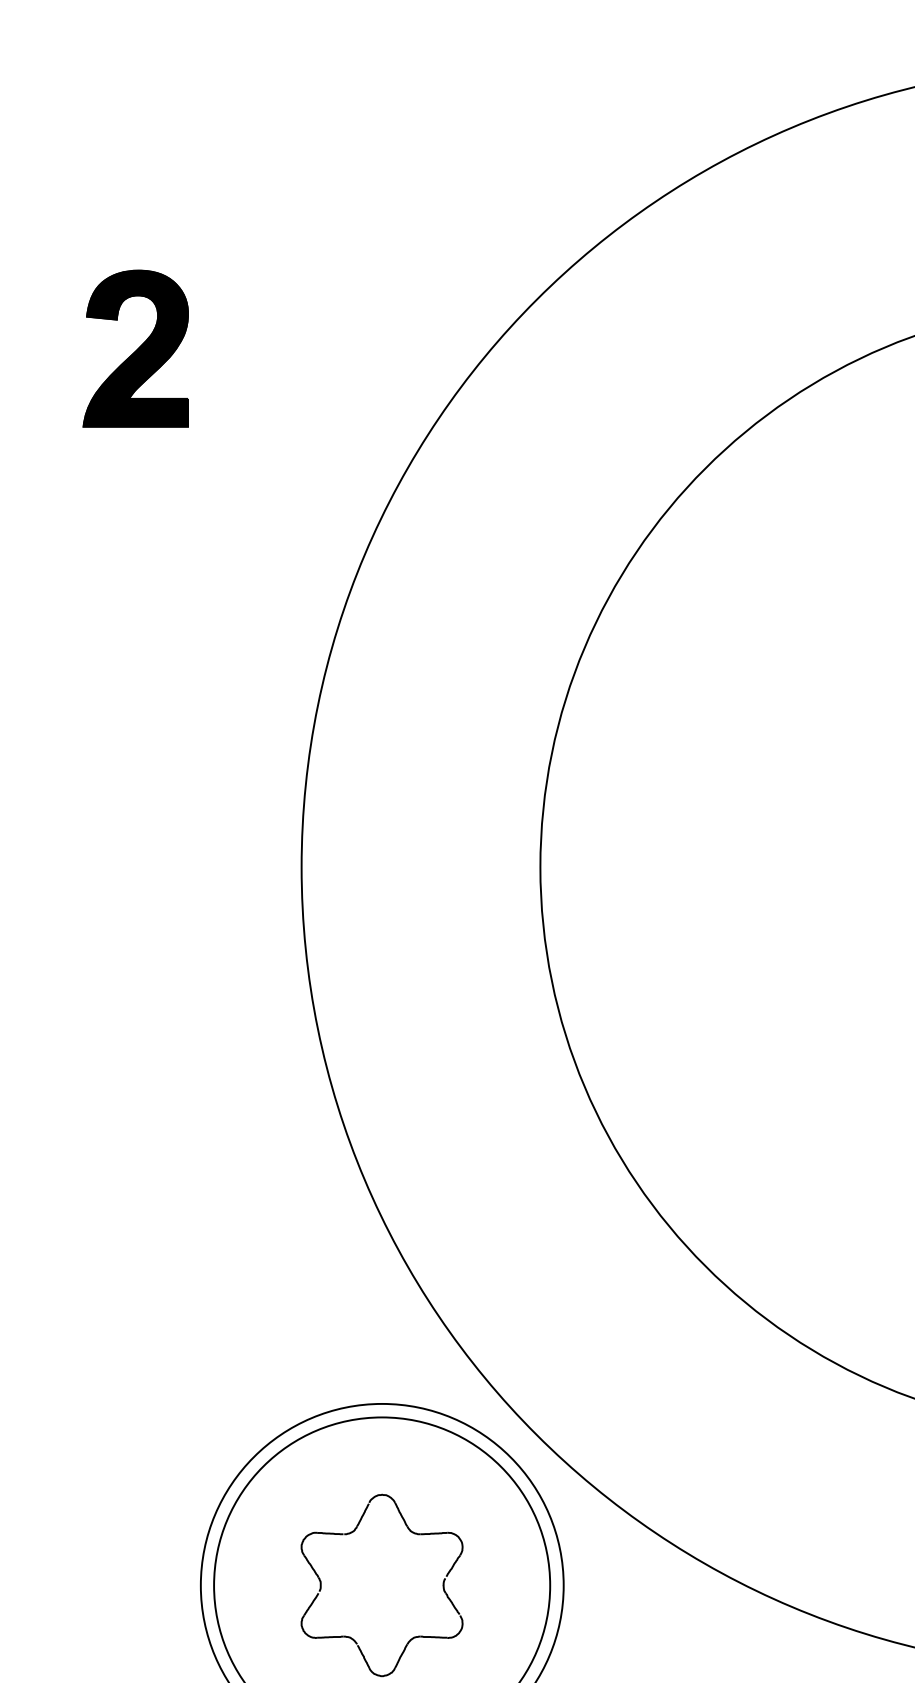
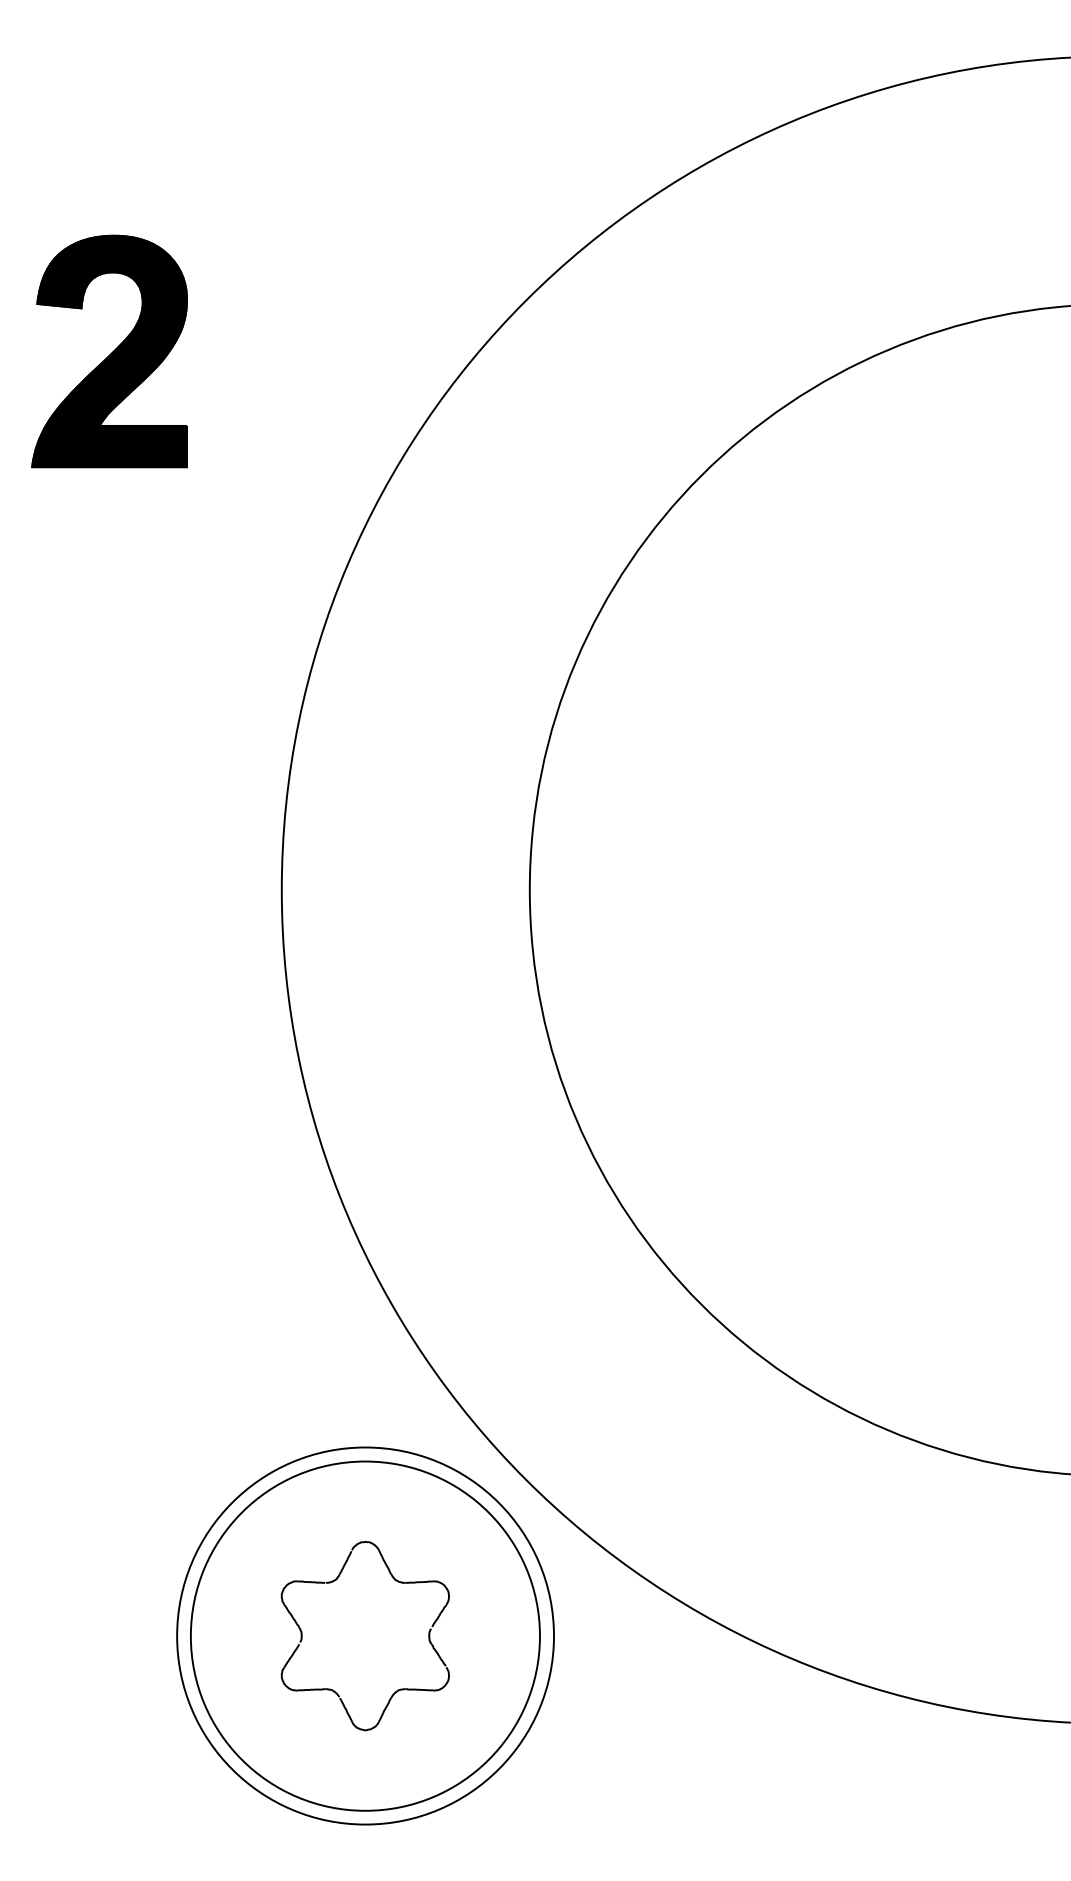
part: (135, 348) -> (109, 351), size x1.43

